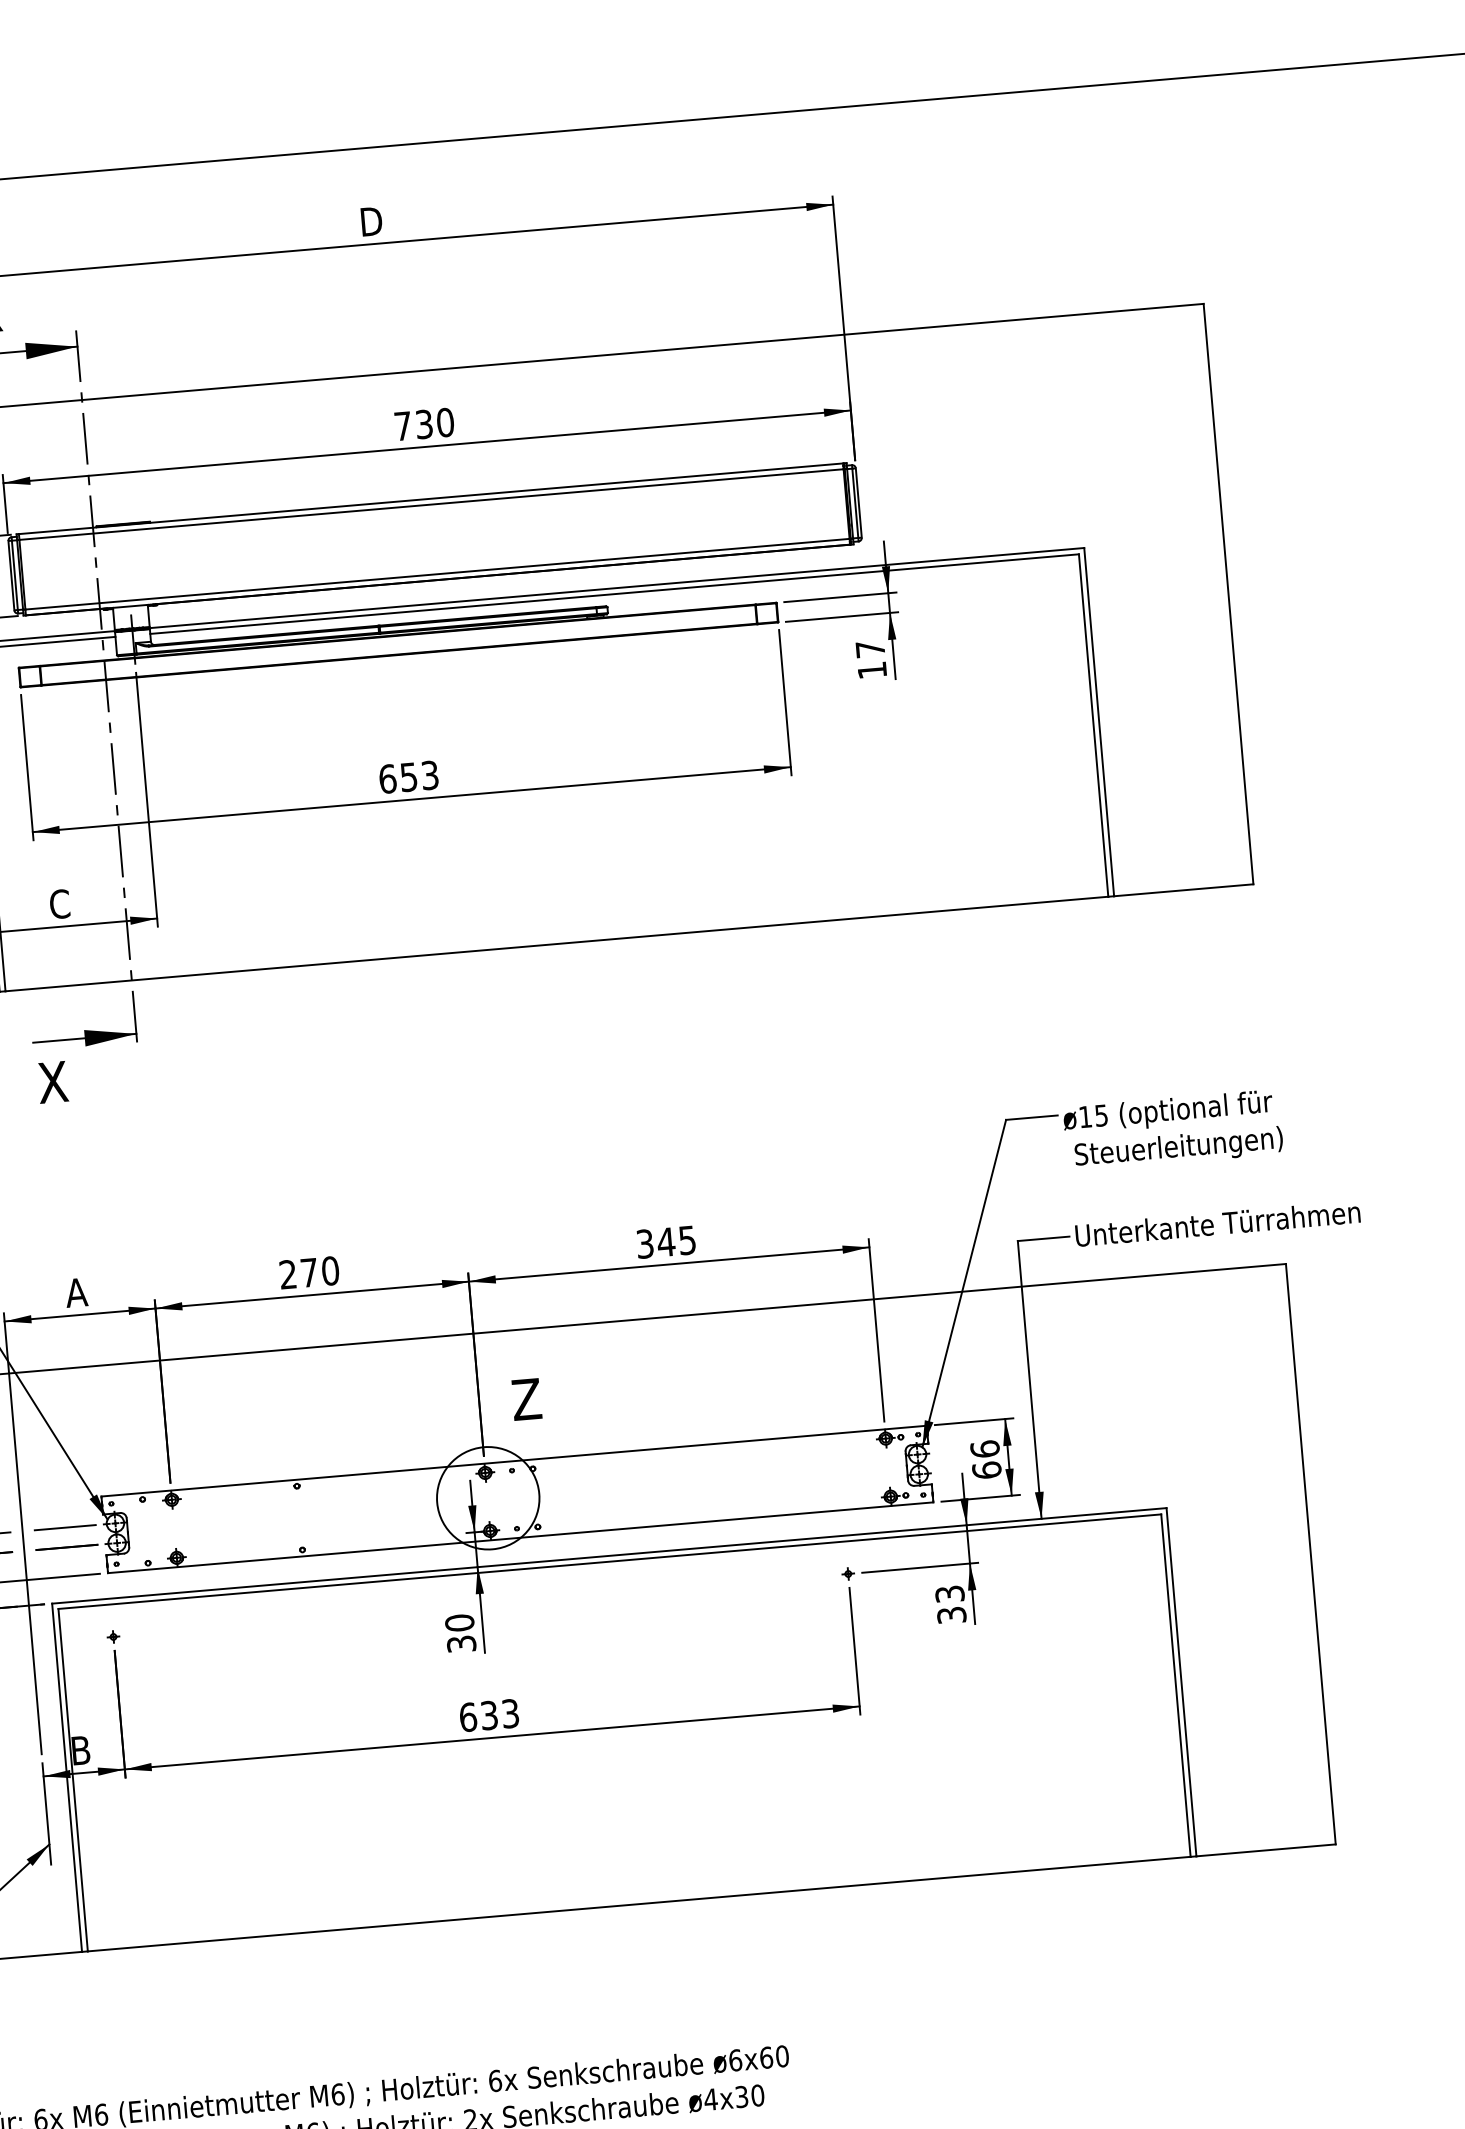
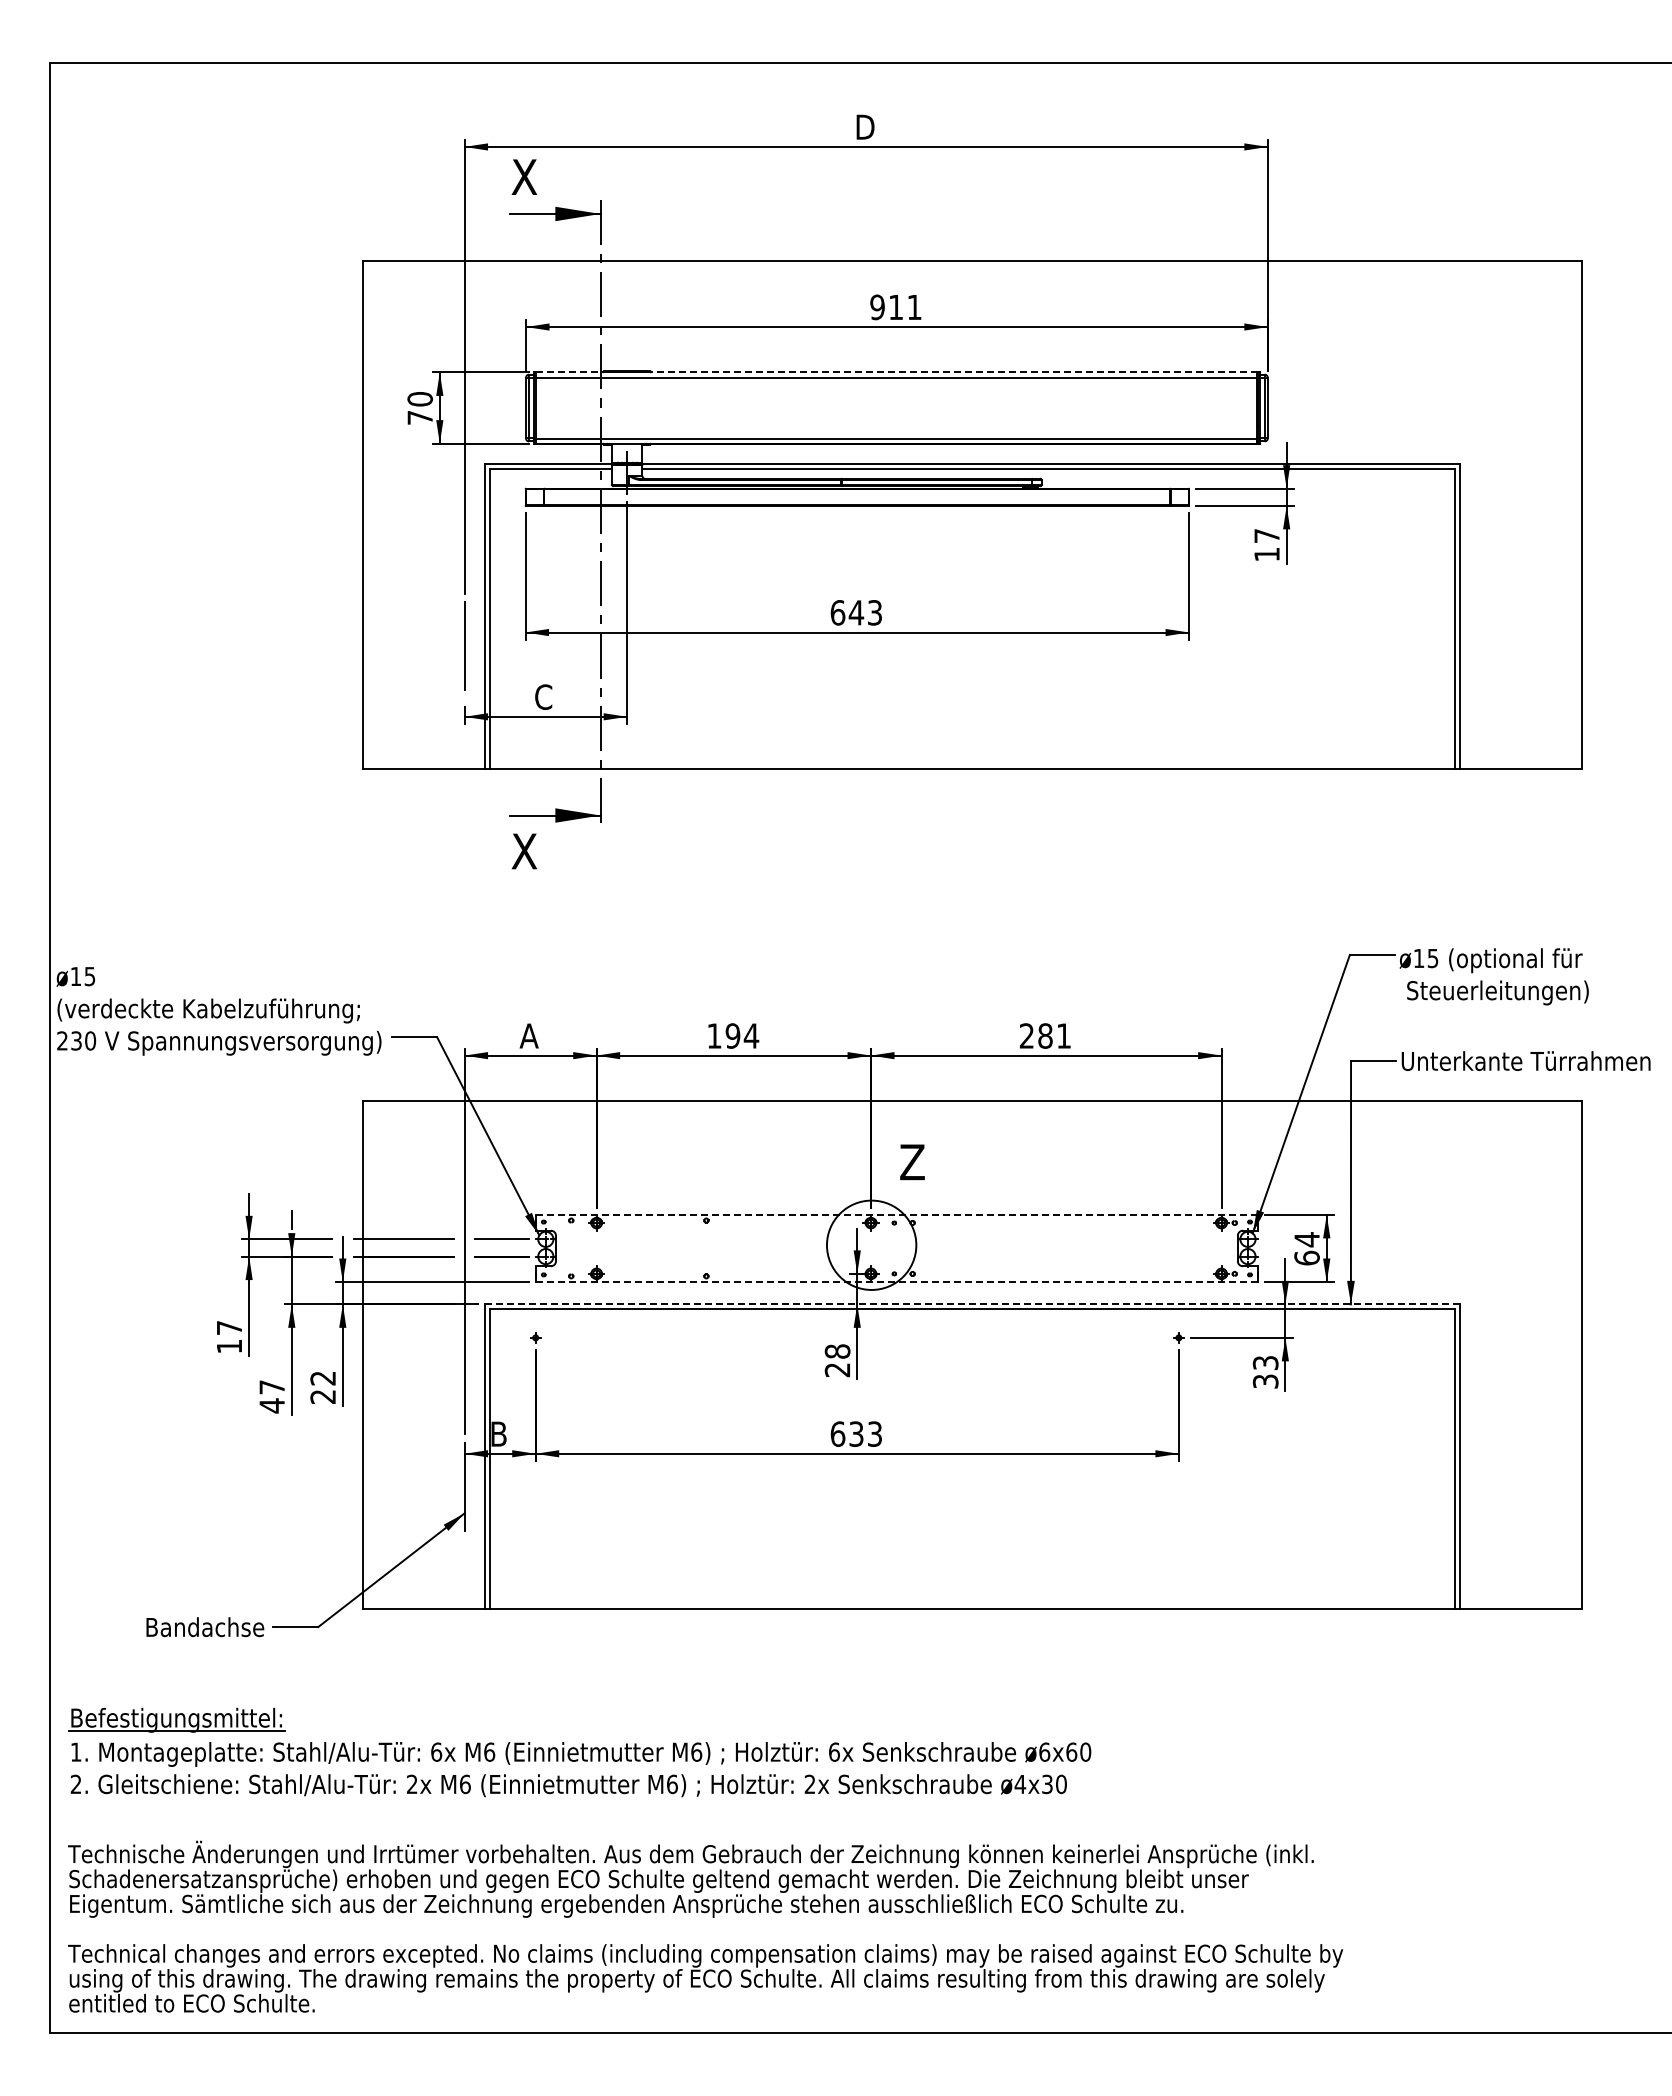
text: (423, 424) -> (895, 307), 730 -> 911
line: (431, 498) -> (896, 372), solid -> dashed
text: (408, 776) -> (856, 612), 653 -> 643
text: (666, 1241) -> (1045, 1035), 345 -> 281
text: (309, 1272) -> (733, 1035), 270 -> 194
text: (984, 1449) -> (1306, 1239), 66 -> 64
line: (514, 1460) -> (897, 1214), solid -> dashed
line: (520, 1538) -> (896, 1282), solid -> dashed
line: (609, 1556) -> (972, 1304), solid -> dashed
text: (460, 1633) -> (837, 1360), 30 -> 28

